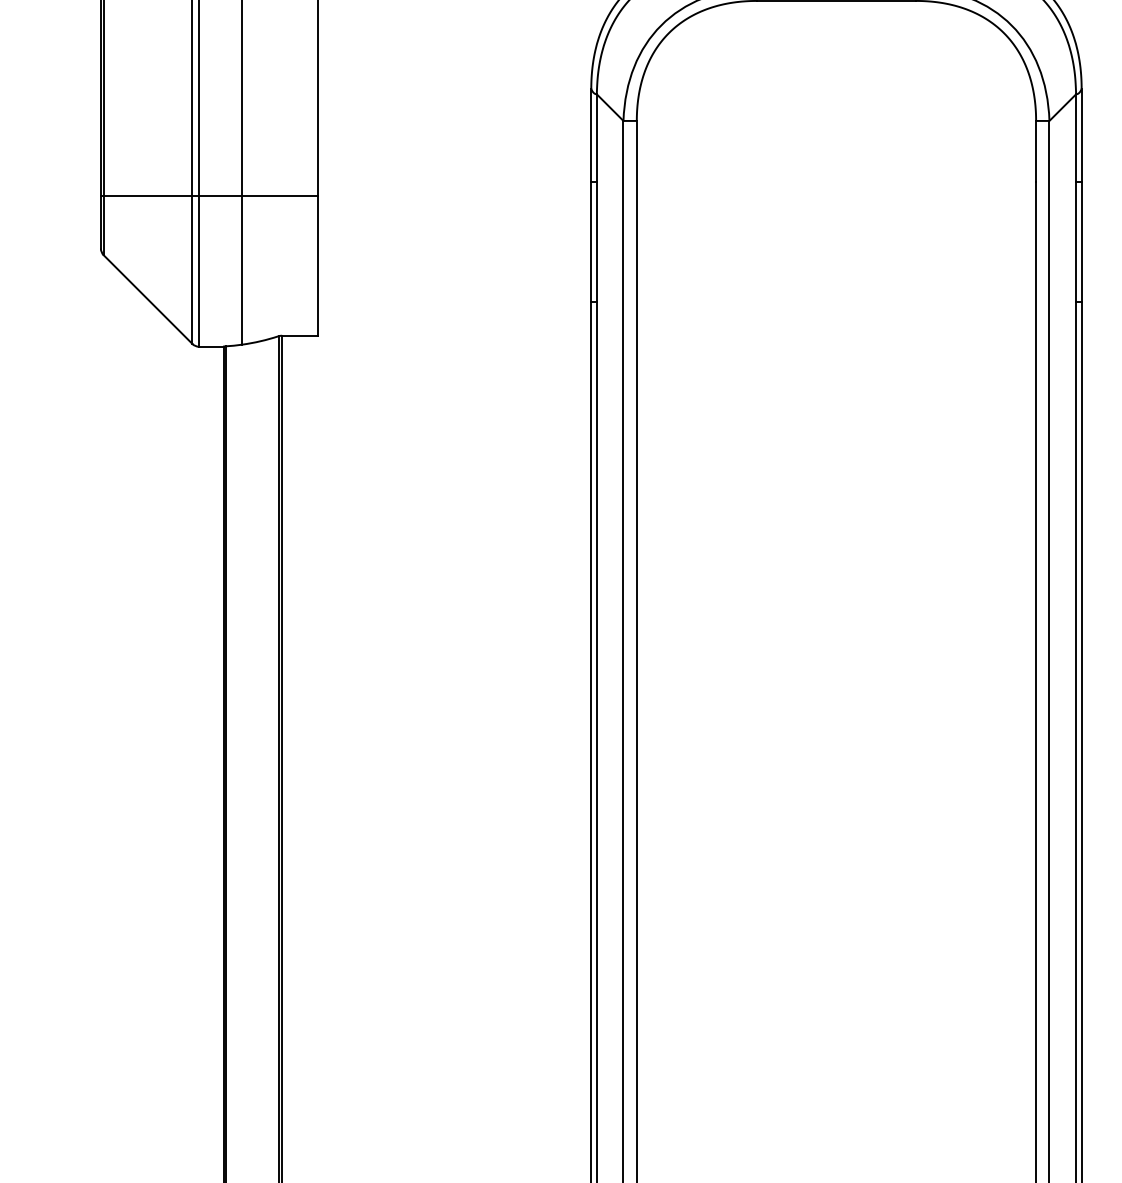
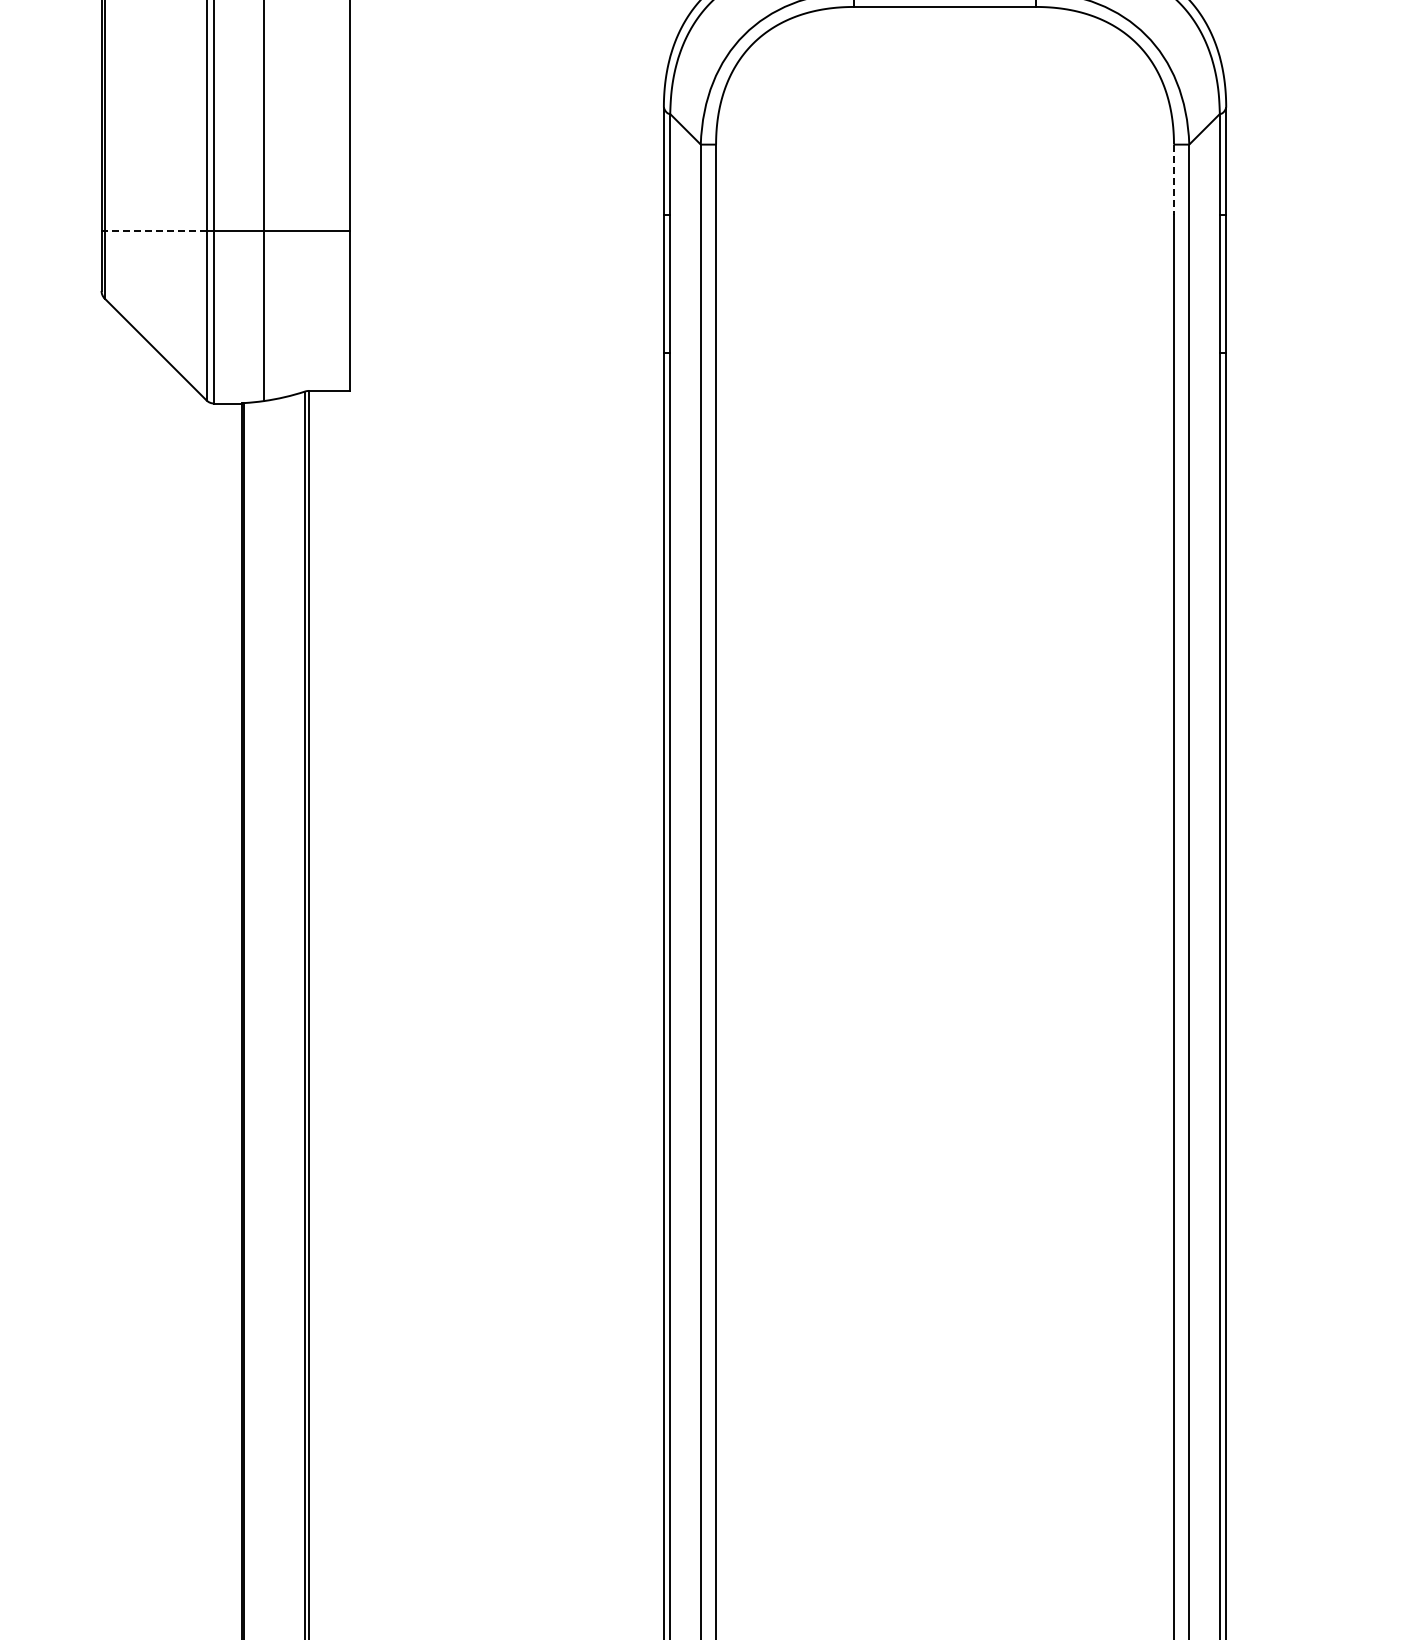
line: (1035, 152) -> (1173, 180), solid -> dashed
line: (147, 195) -> (155, 230), solid -> dashed

